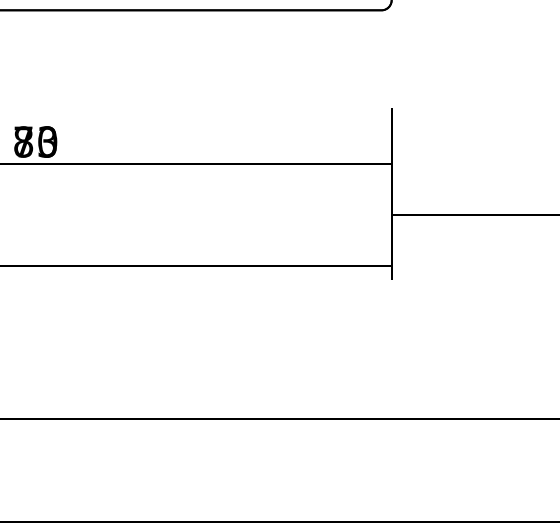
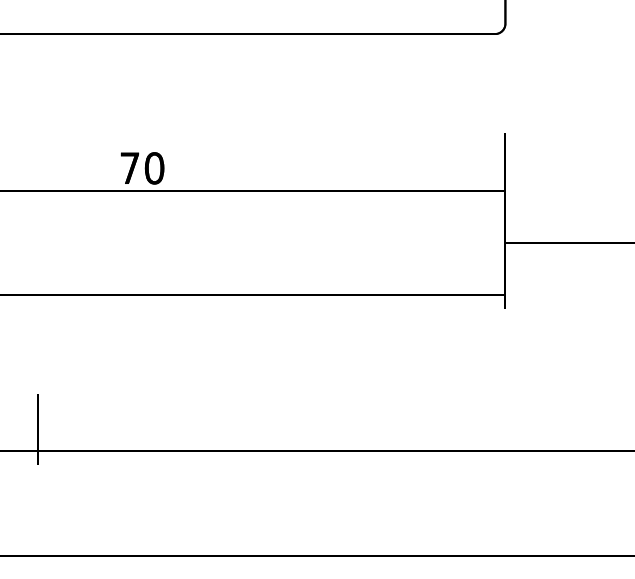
text: (35, 142) -> (142, 168), 83 -> 70

